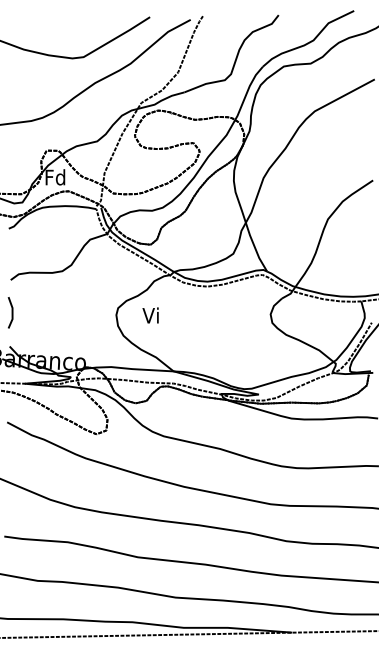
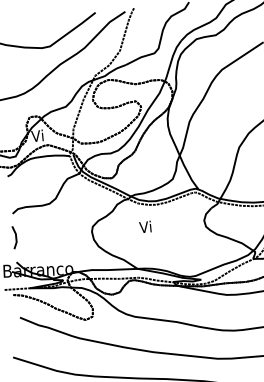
text: (55, 177) -> (38, 136), Fd -> Vi
text: (150, 315) -> (145, 227), moved

